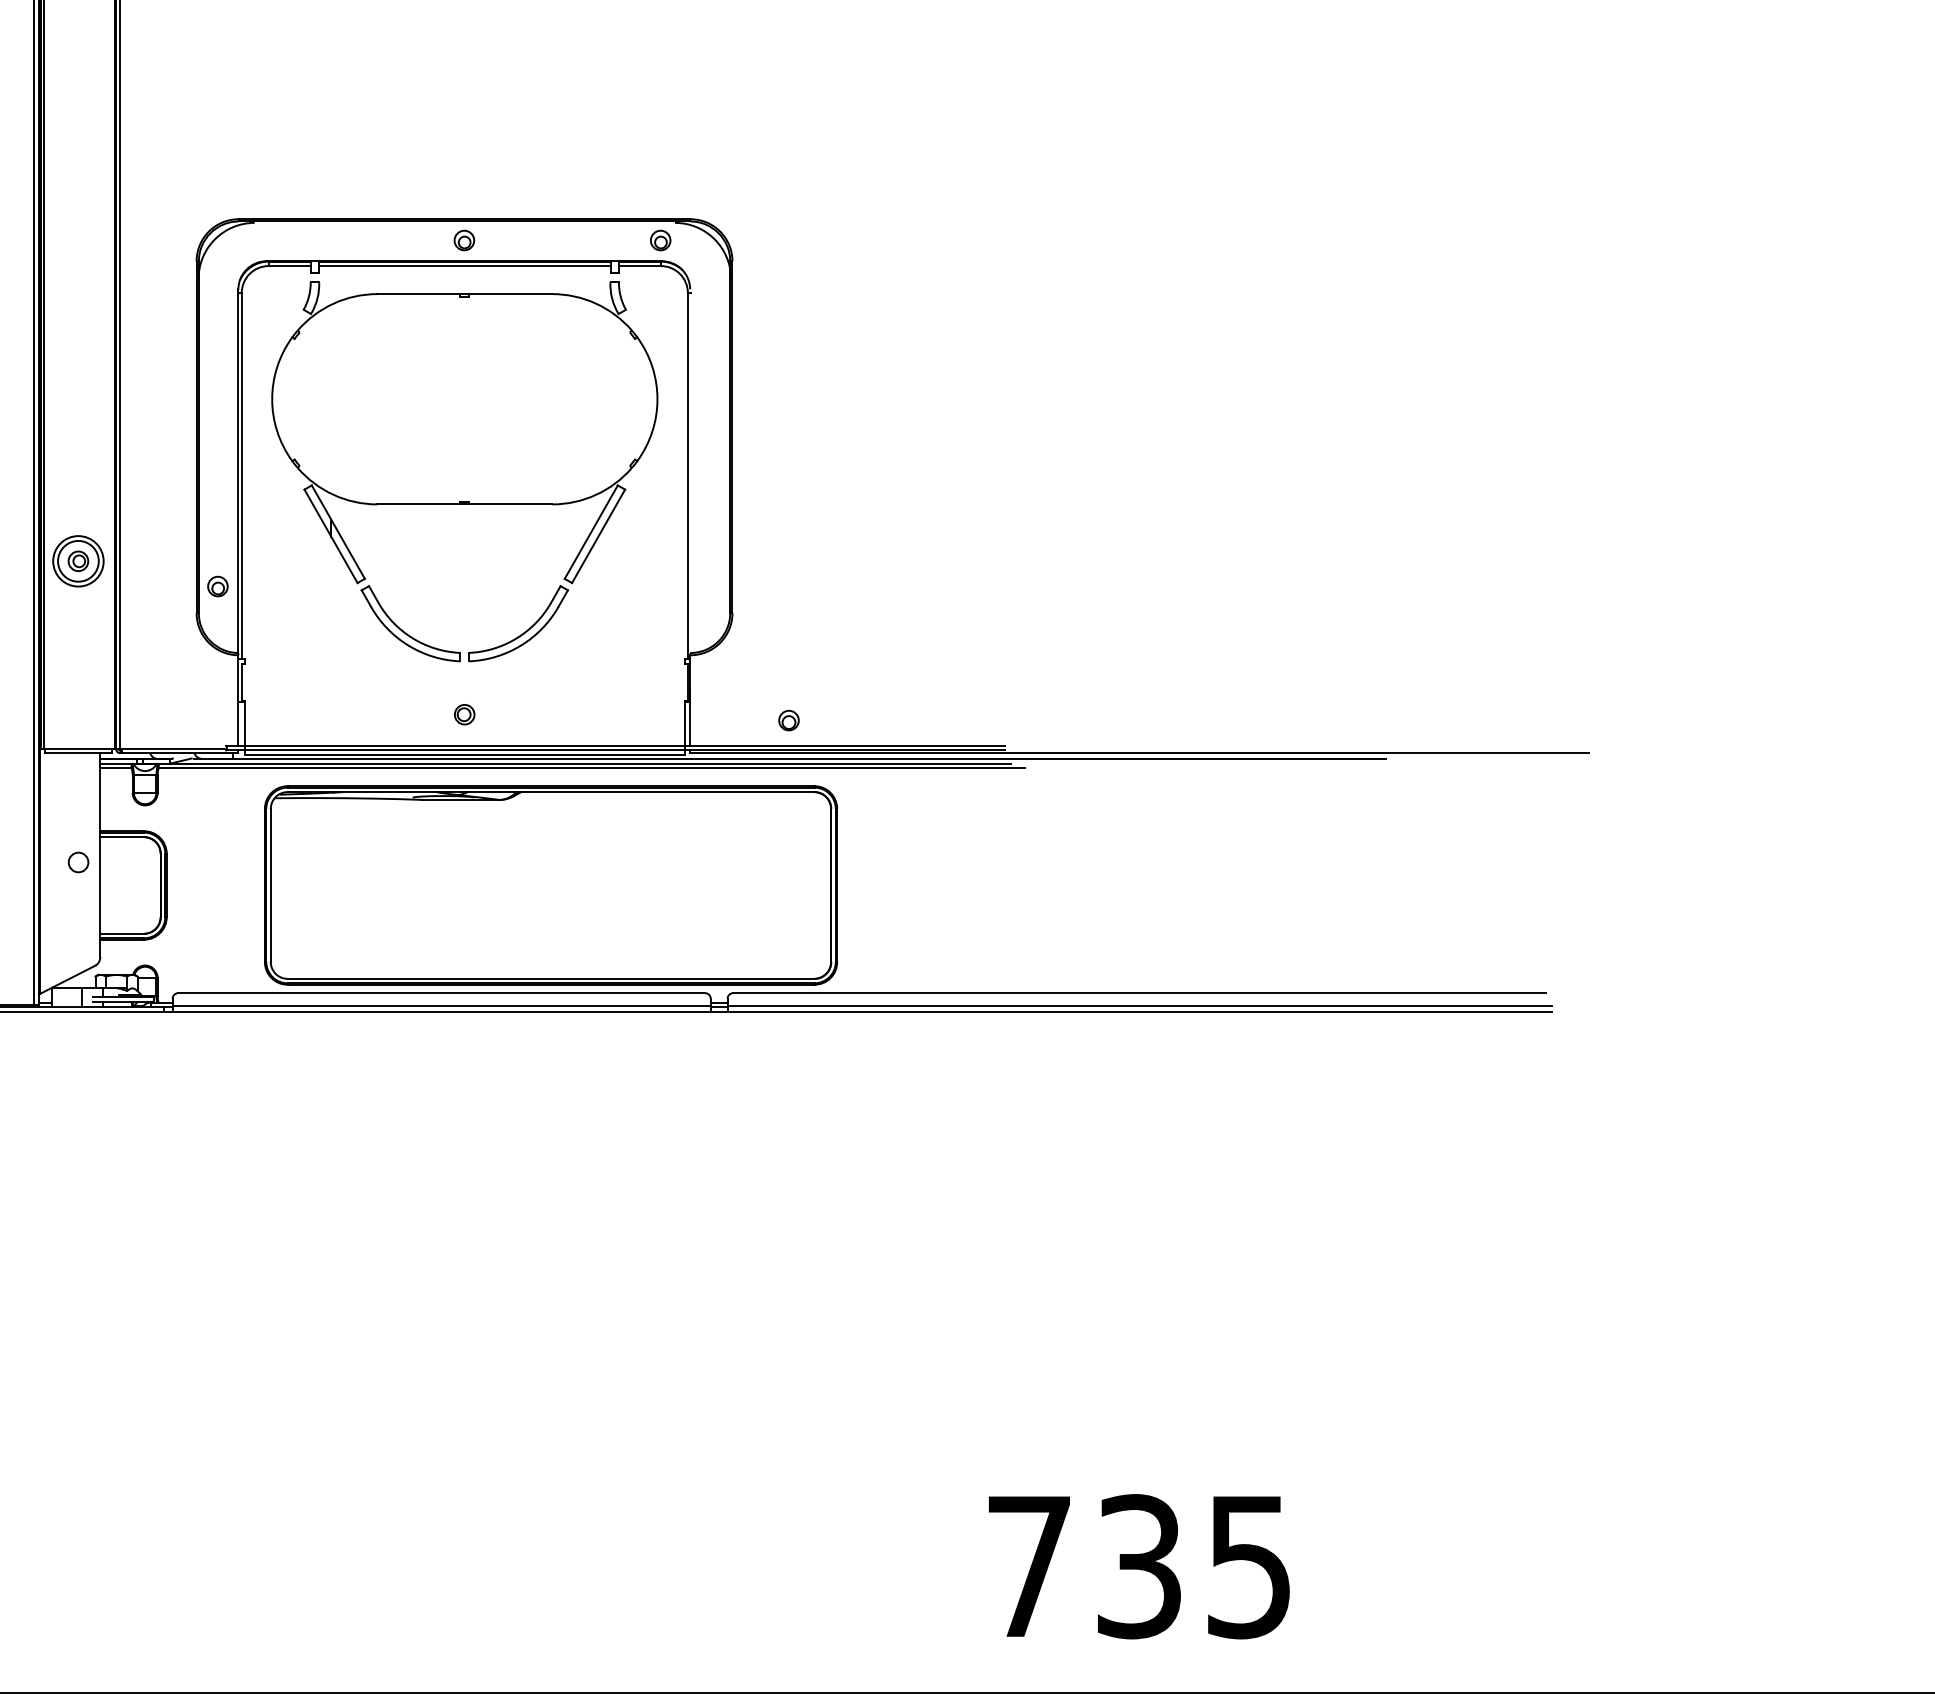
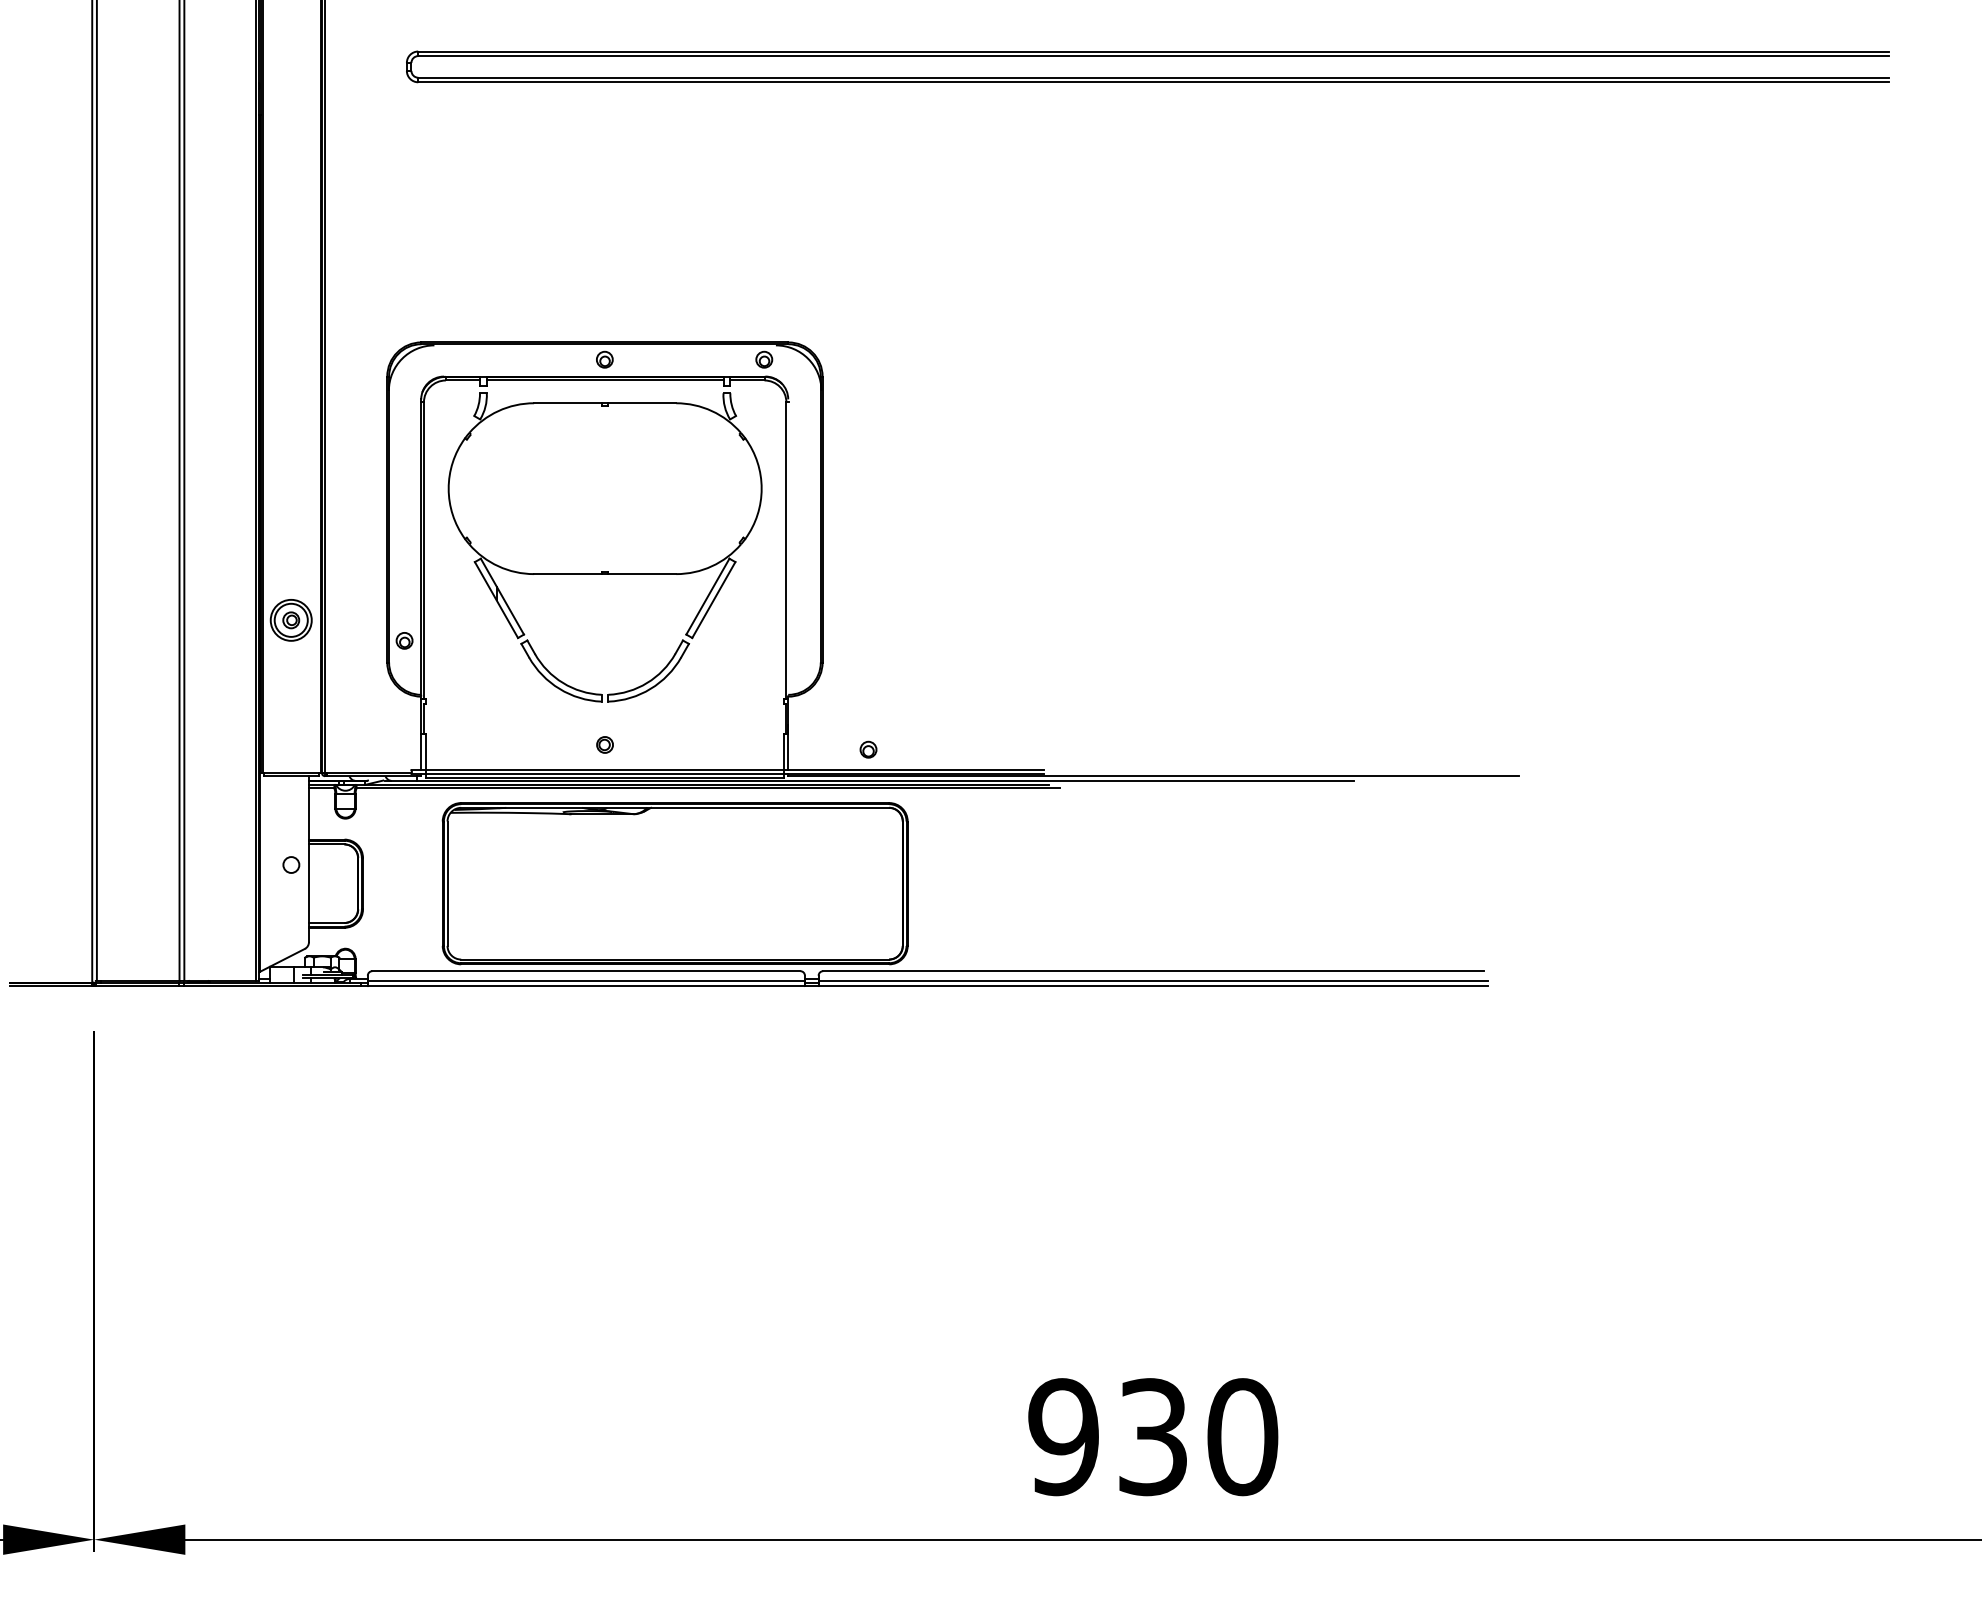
text: (1139, 1567) -> (1153, 1437), 735 -> 930

